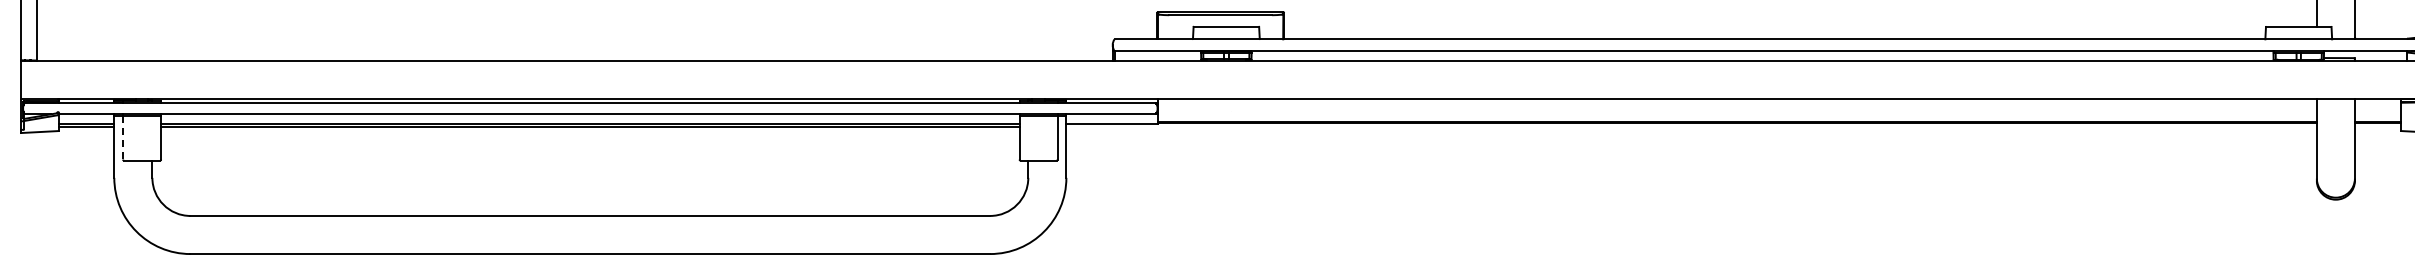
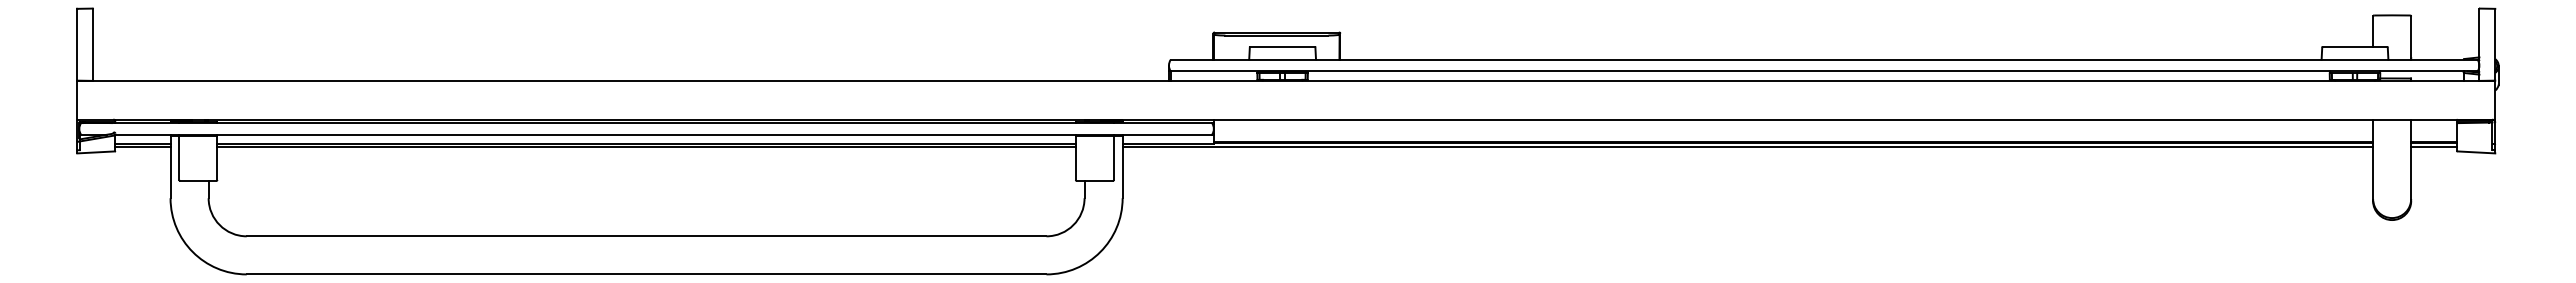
line: (1691, 127) -> (1747, 147), added
line: (2378, 127) -> (2434, 147), added
line: (123, 138) -> (179, 158), dashed -> solid

